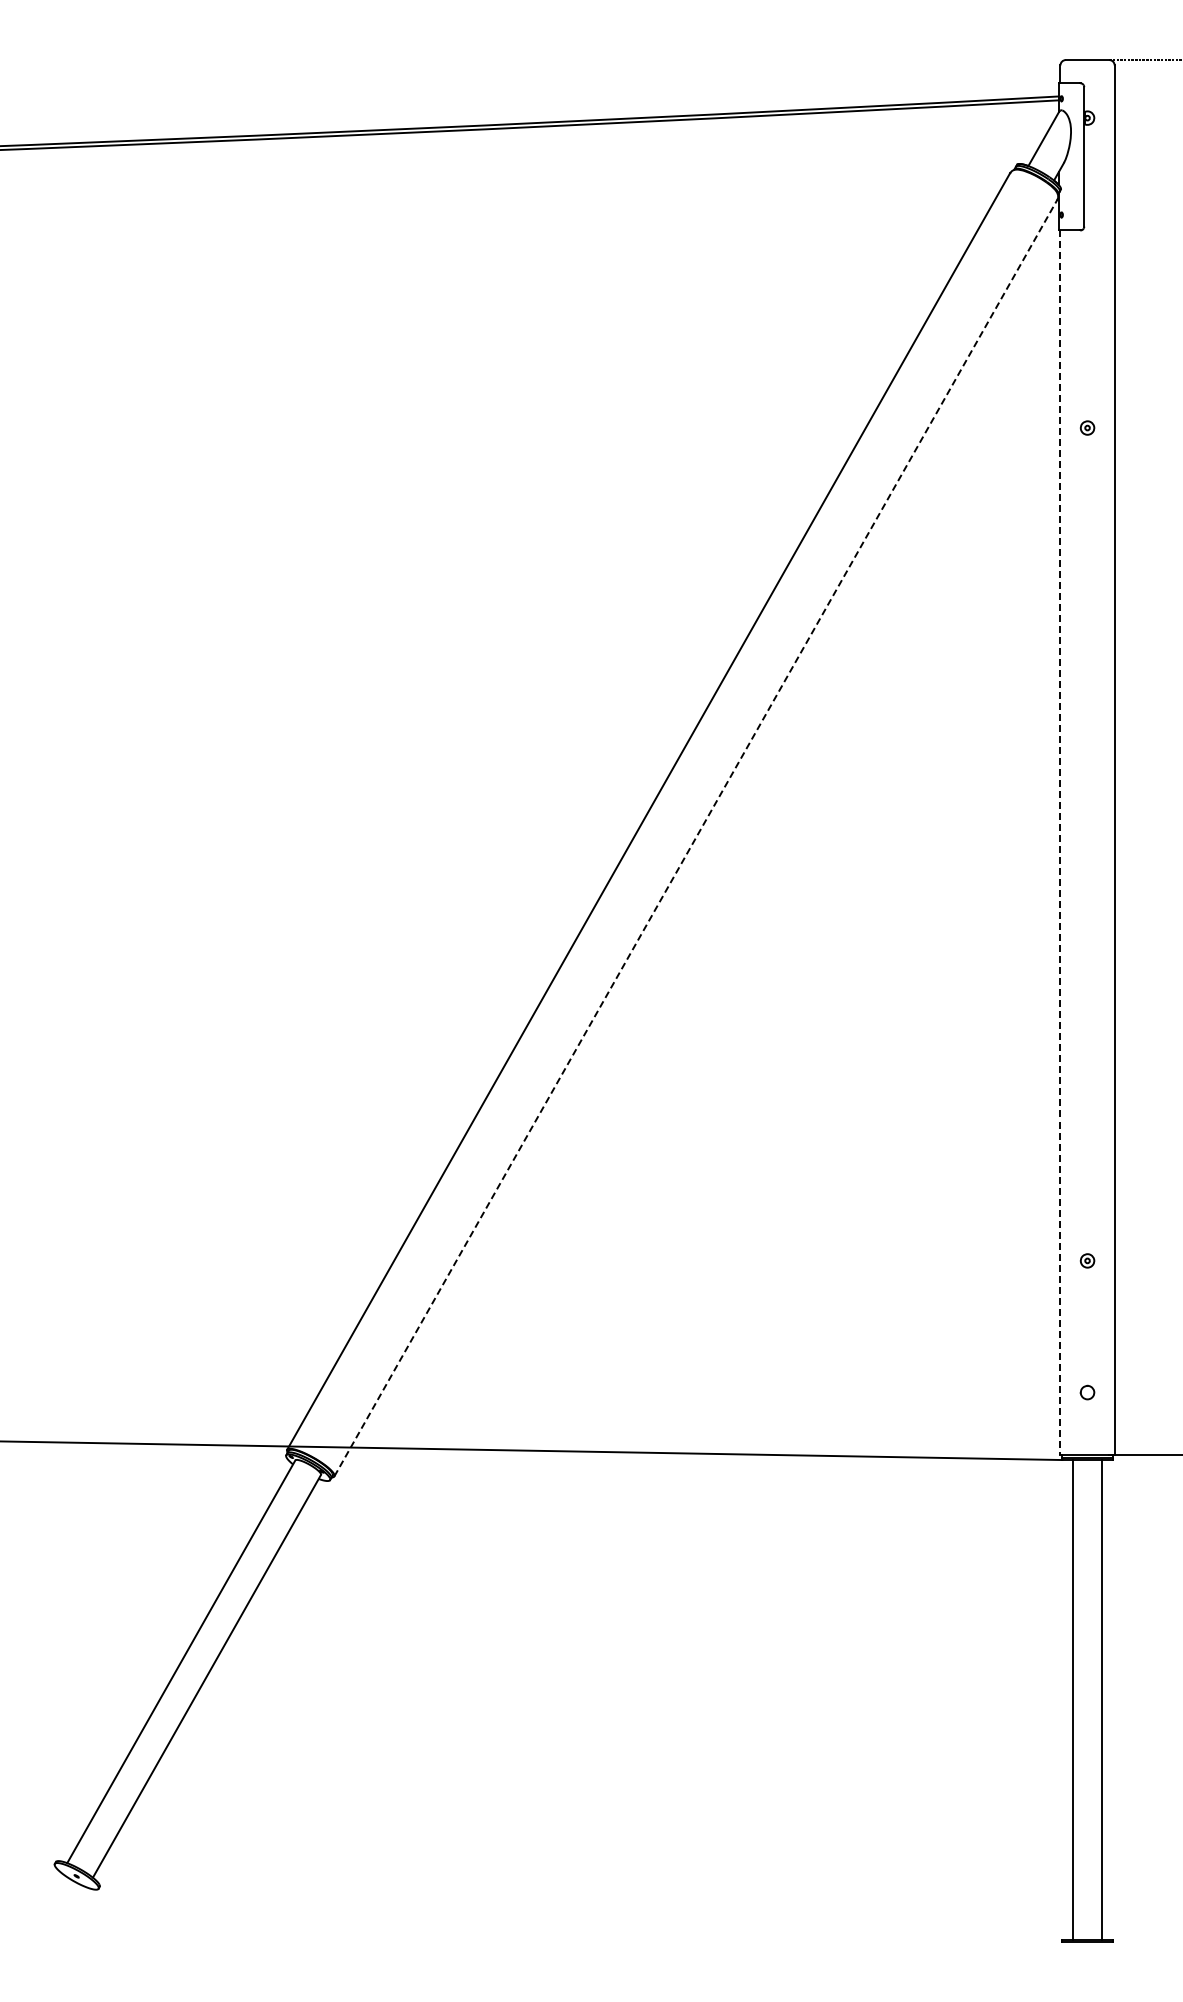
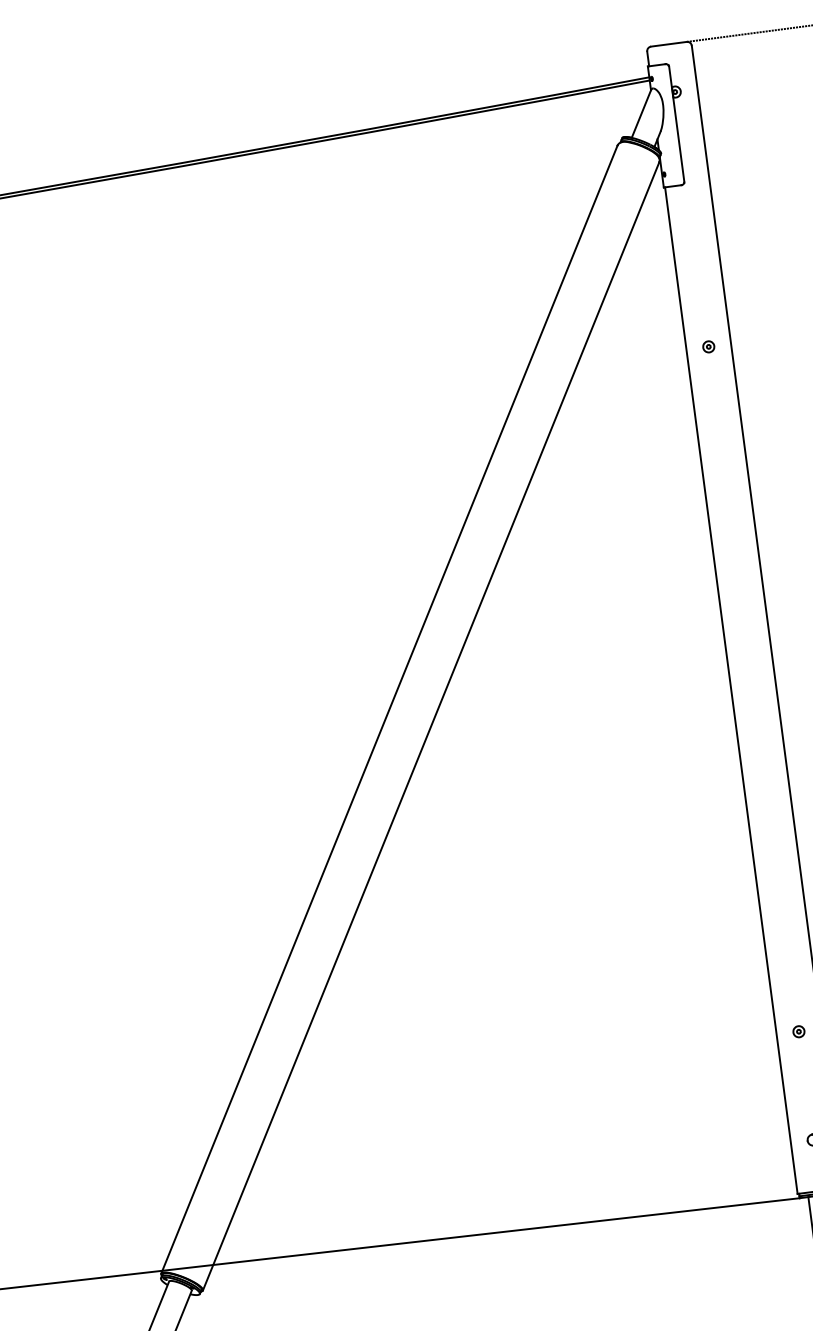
line: (695, 838) -> (430, 726), dashed -> solid
line: (1060, 843) -> (731, 691), dashed -> solid

